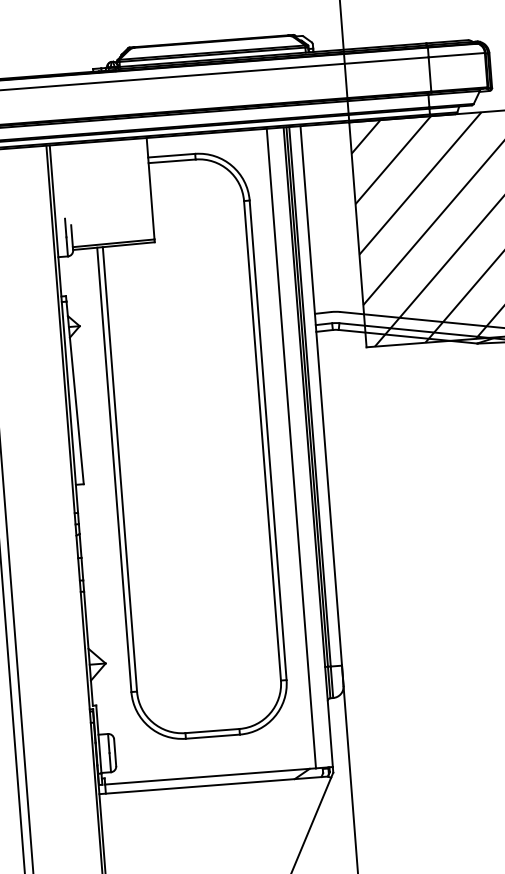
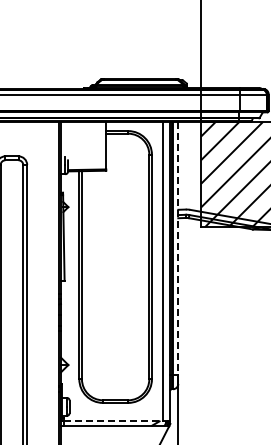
line: (321, 396) -> (178, 248), solid -> dashed
line: (211, 776) -> (113, 421), solid -> dashed

